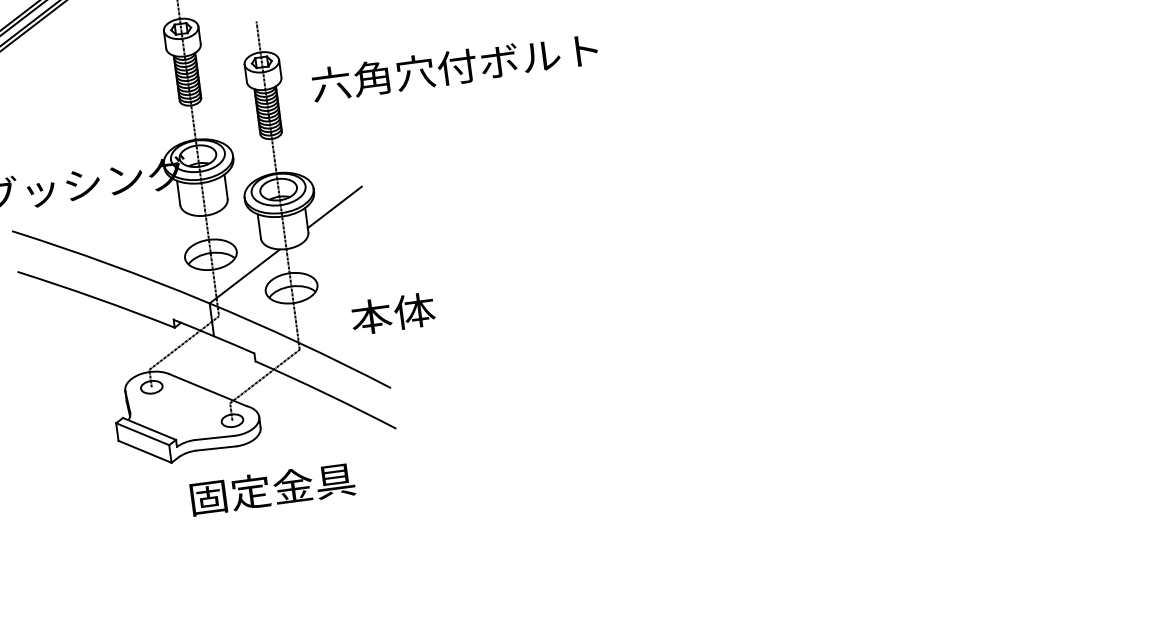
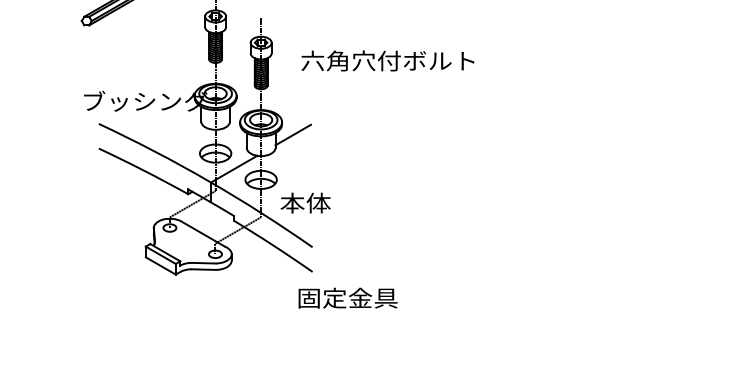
text: (454, 66) -> (387, 60), moved
text: (392, 312) -> (305, 202), moved
text: (271, 487) -> (347, 297), moved

